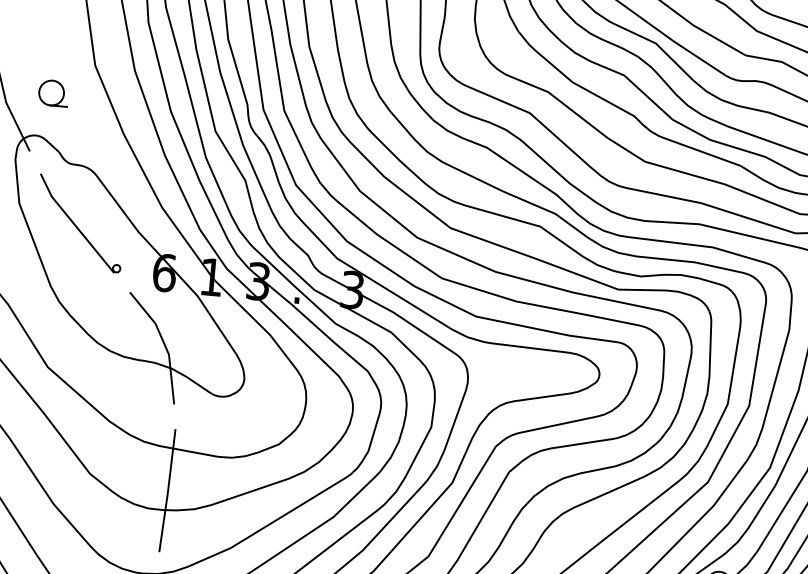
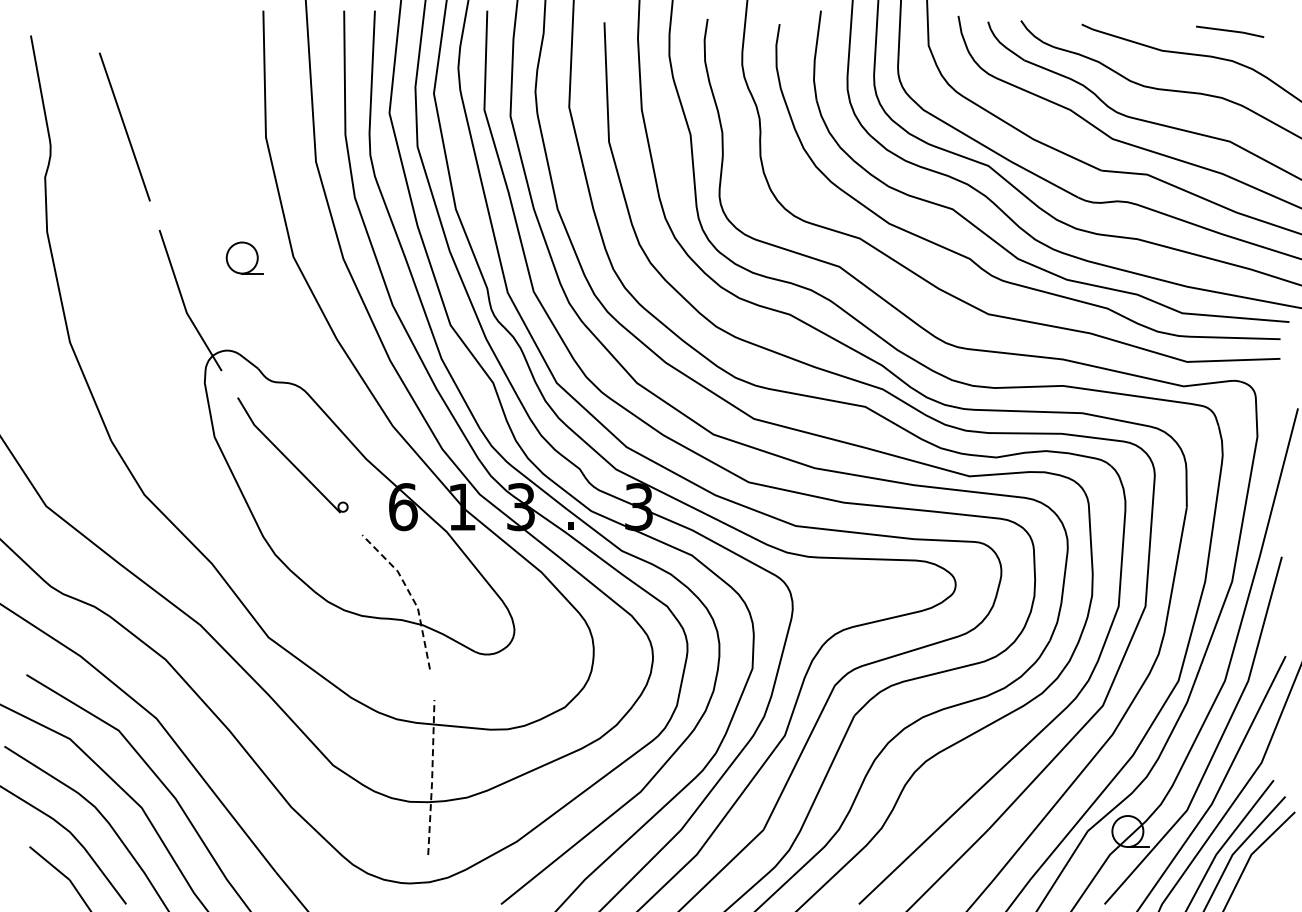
part: (53, 92) -> (244, 257), moved
line: (164, 343) -> (410, 594), solid -> dashed
line: (168, 490) -> (432, 777), solid -> dashed

